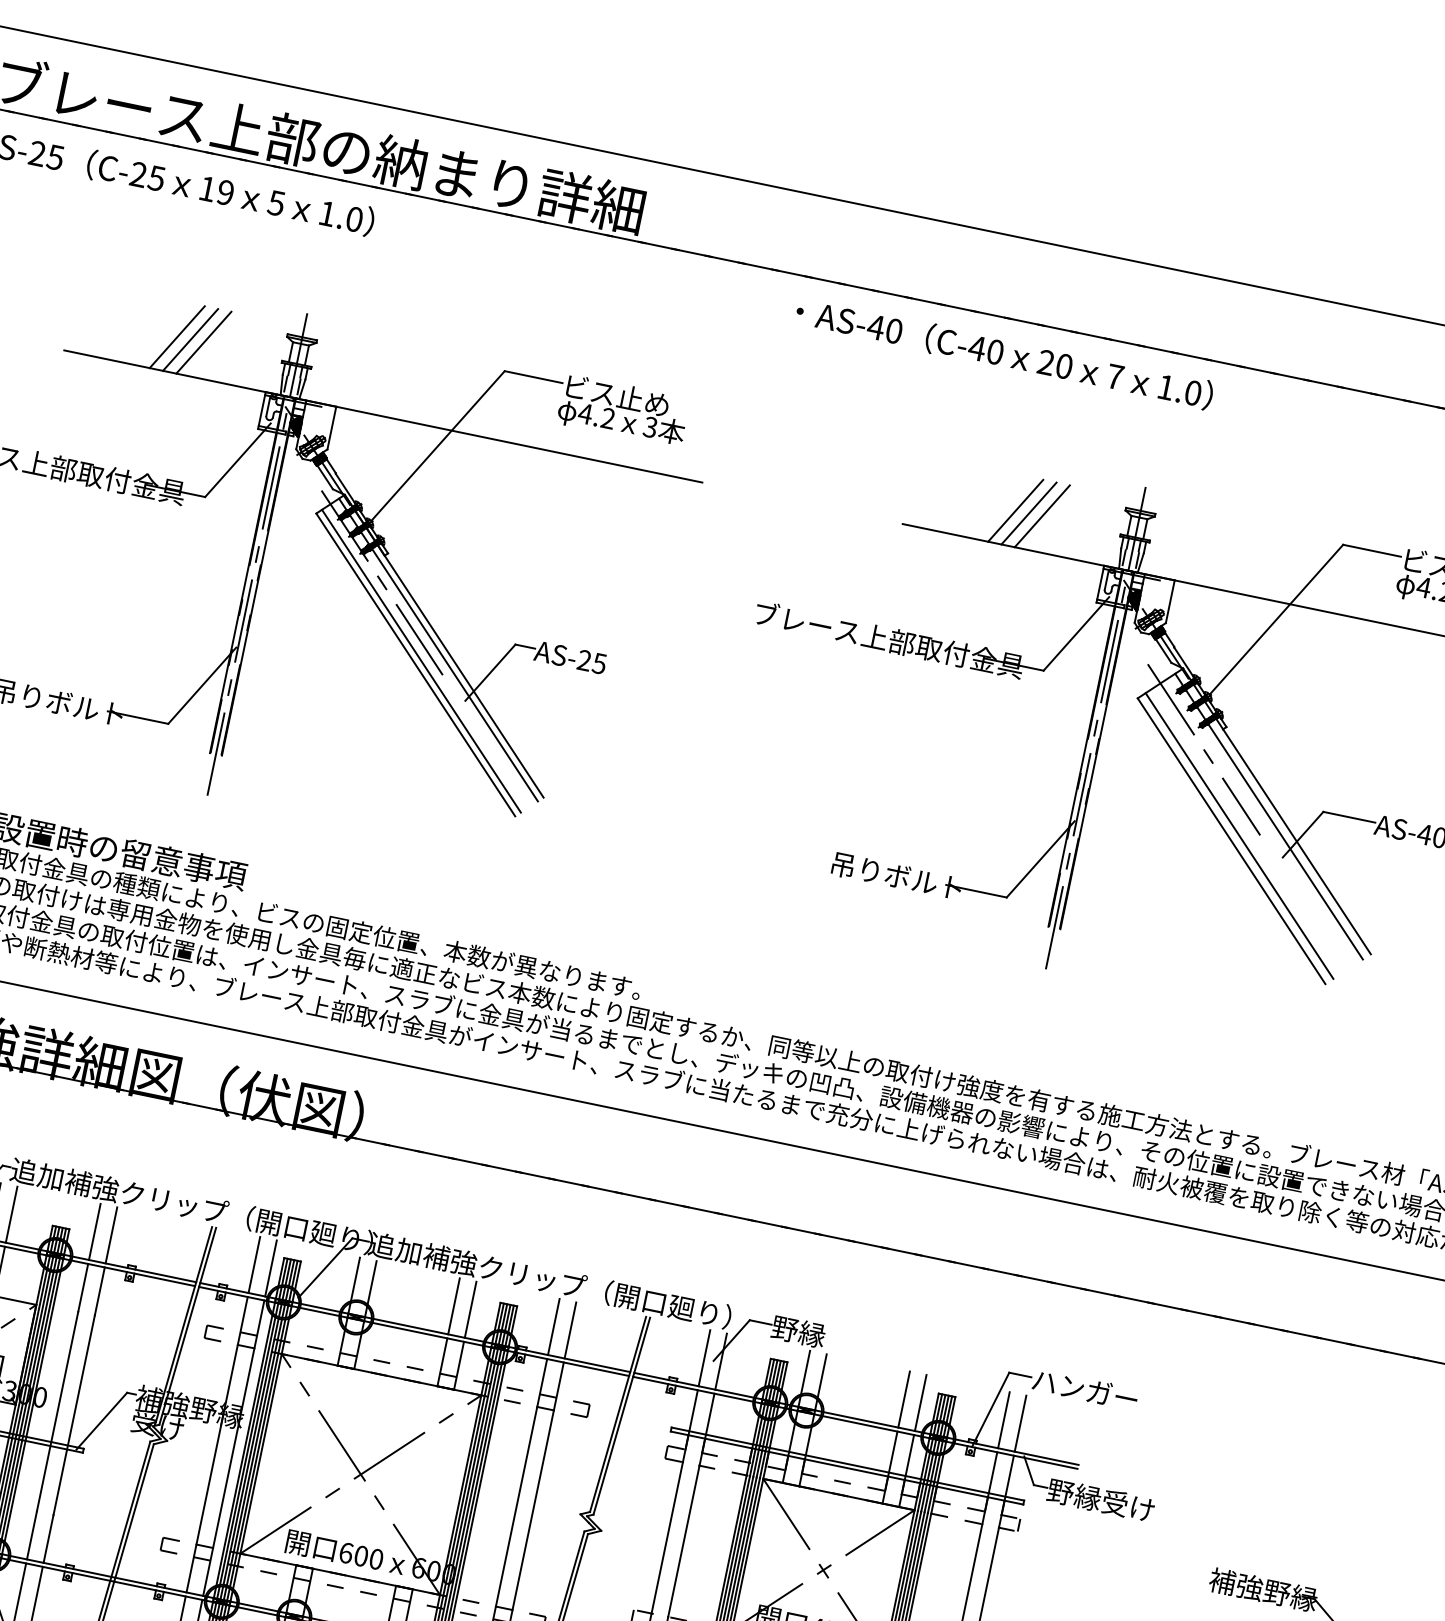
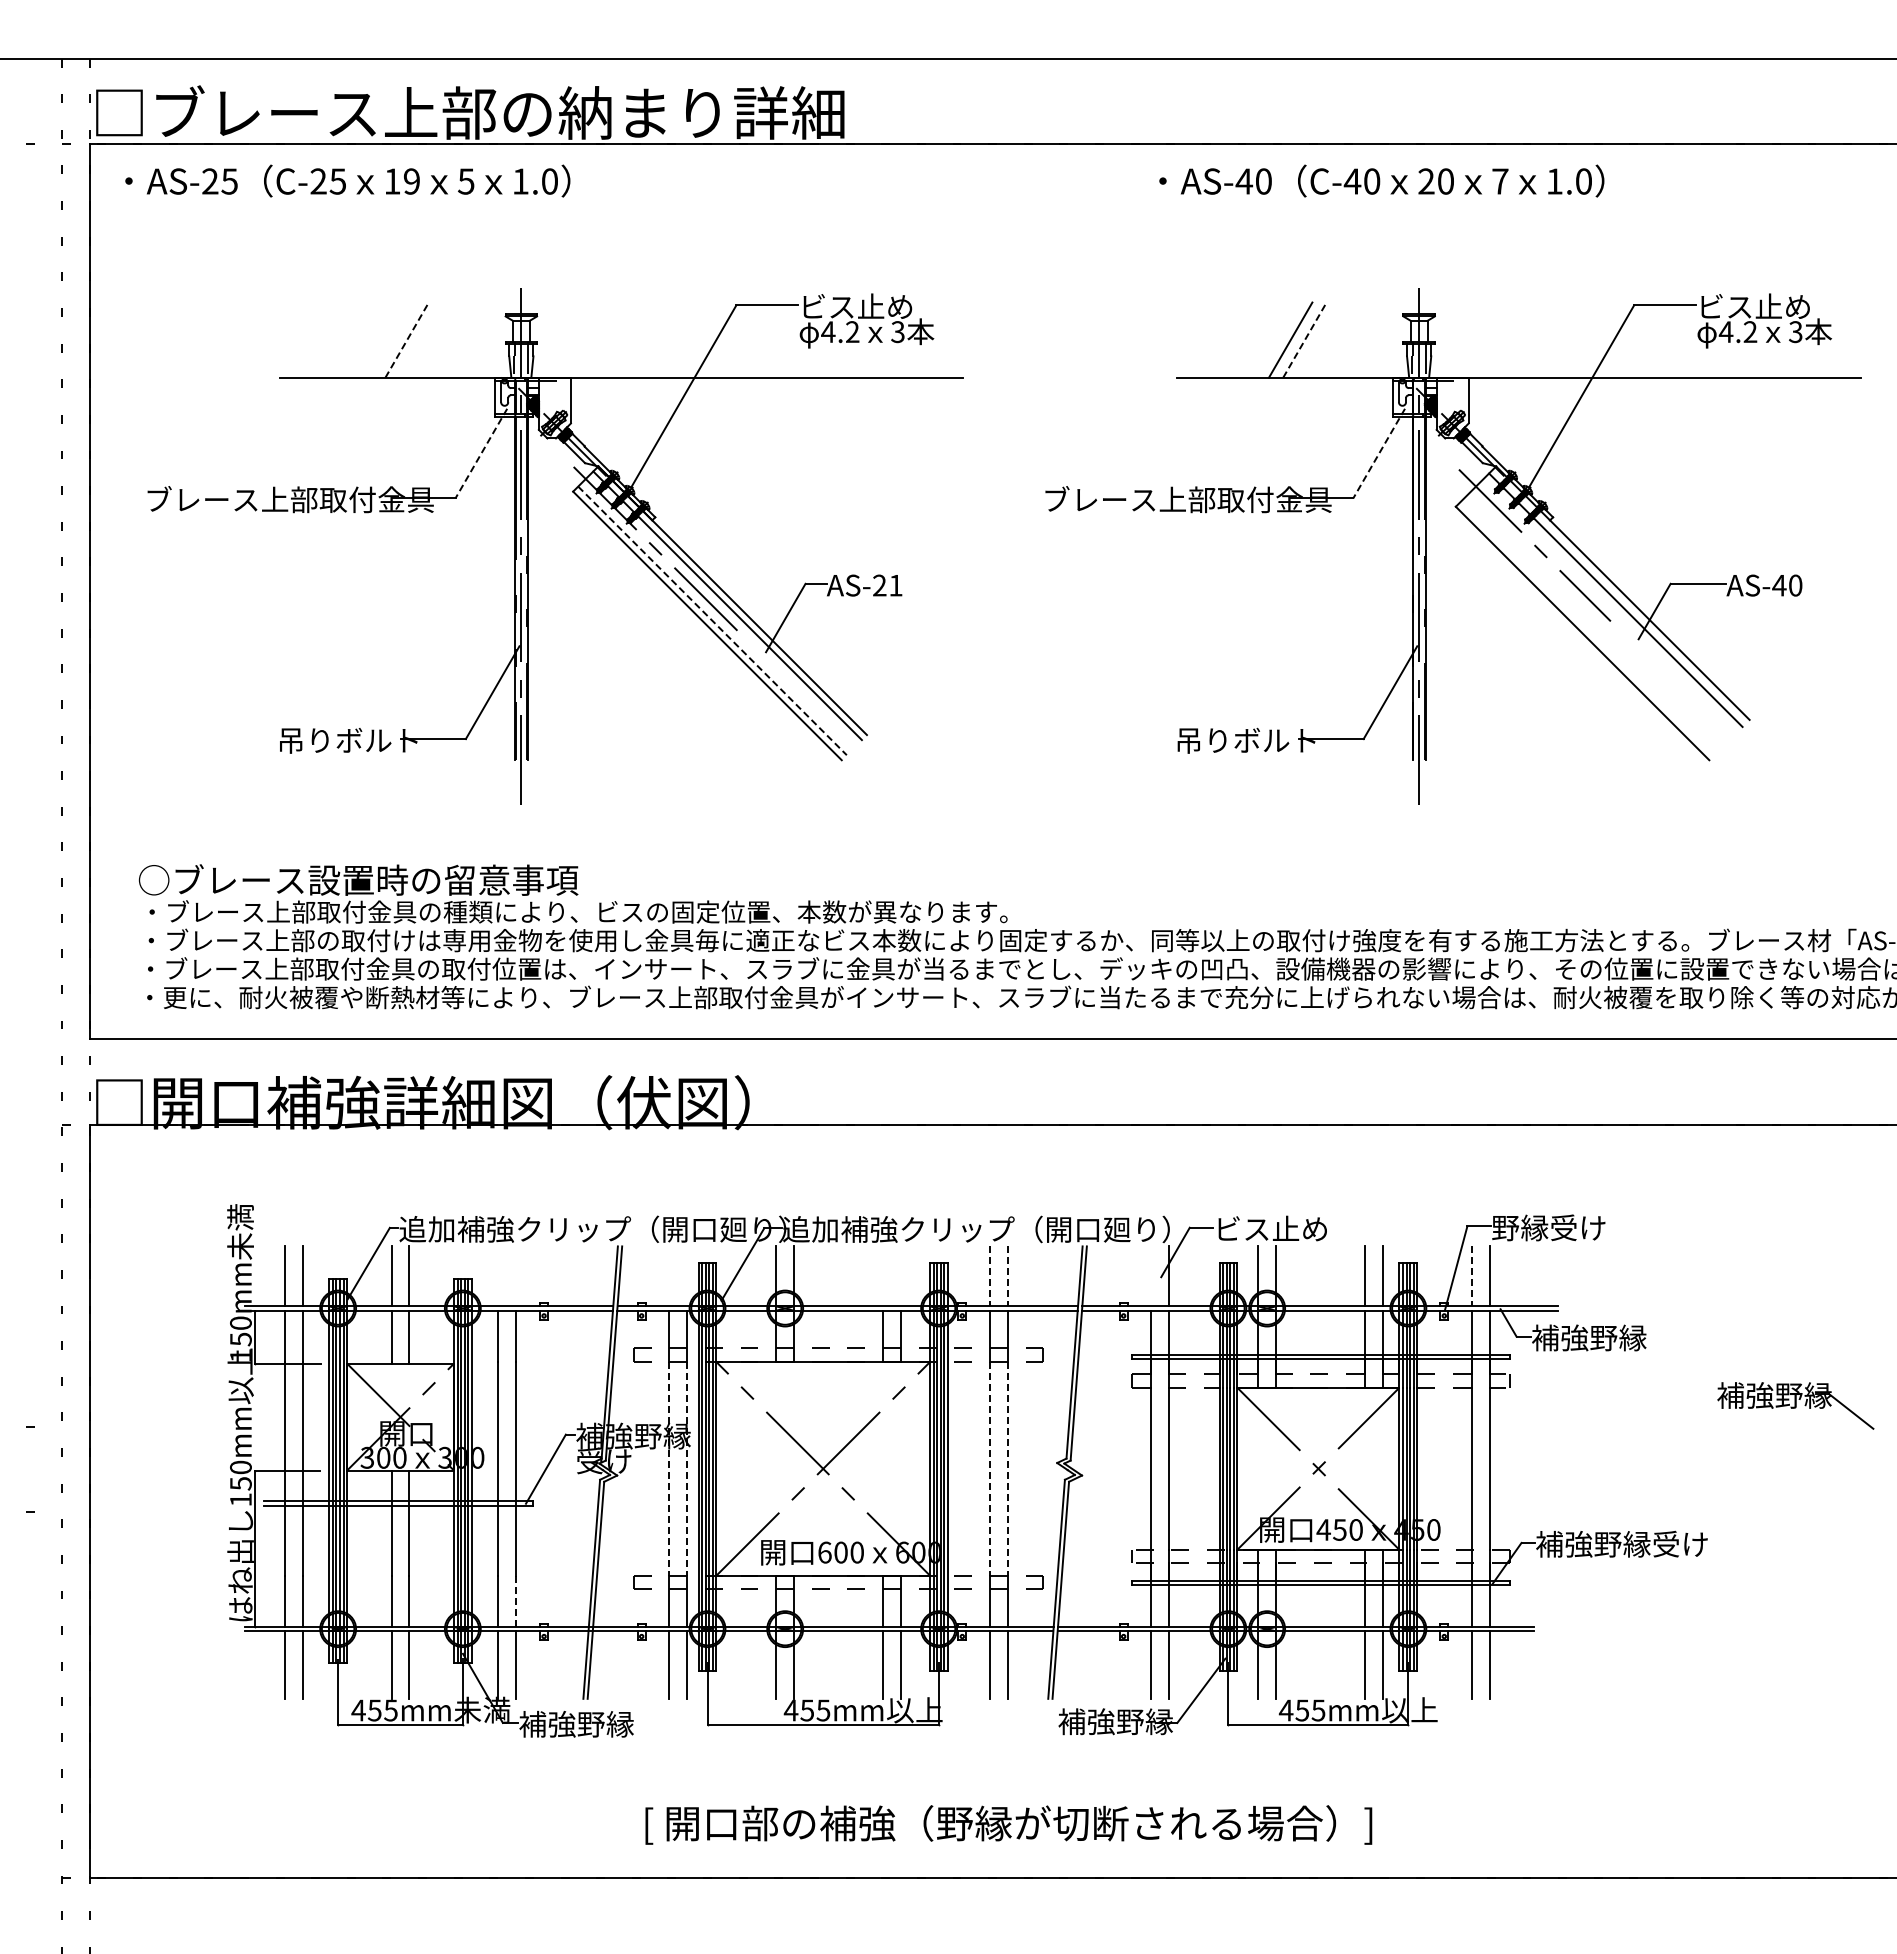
line: (177, 336) -> (392, 339), removed
line: (191, 339) -> (407, 339), solid -> dashed
line: (204, 342) -> (421, 339), removed
text: (1004, 353) -> (1381, 180), moved
line: (238, 460) -> (481, 453), solid -> dashed
line: (1029, 513) -> (1305, 339), solid -> dashed
line: (1041, 515) -> (1318, 339), removed
line: (1076, 633) -> (1379, 453), solid -> dashed
line: (421, 660) -> (712, 620), solid -> dashed
text: (599, 663) -> (895, 585), AS-25 -> AS-21
line: (1239, 836) -> (1589, 626), removed
line: (94, 1232) -> (498, 1276), removed
line: (111, 1235) -> (516, 1276), removed
line: (254, 1265) -> (669, 1276), removed
line: (271, 1268) -> (687, 1276), removed
line: (454, 1306) -> (883, 1276), removed
line: (470, 1309) -> (900, 1276), removed
line: (553, 1327) -> (989, 1276), solid -> dashed
line: (570, 1330) -> (1007, 1276), solid -> dashed
text: (825, 1336) -> (1270, 1228), 野縁 -> ビス止め
line: (704, 1358) -> (1151, 1276), removed
text: (1084, 1389) -> (1548, 1227), ハンガー -> 野縁受け
line: (1003, 1420) -> (1471, 1276), solid -> dashed
line: (217, 1444) -> (669, 1468), solid -> dashed
line: (234, 1447) -> (687, 1468), solid -> dashed
text: (1101, 1500) -> (1589, 1337), 野縁受け -> 補強野縁
line: (516, 1506) -> (989, 1468), solid -> dashed
line: (533, 1509) -> (1007, 1468), solid -> dashed
line: (48, 1539) -> (516, 1601), solid -> dashed

